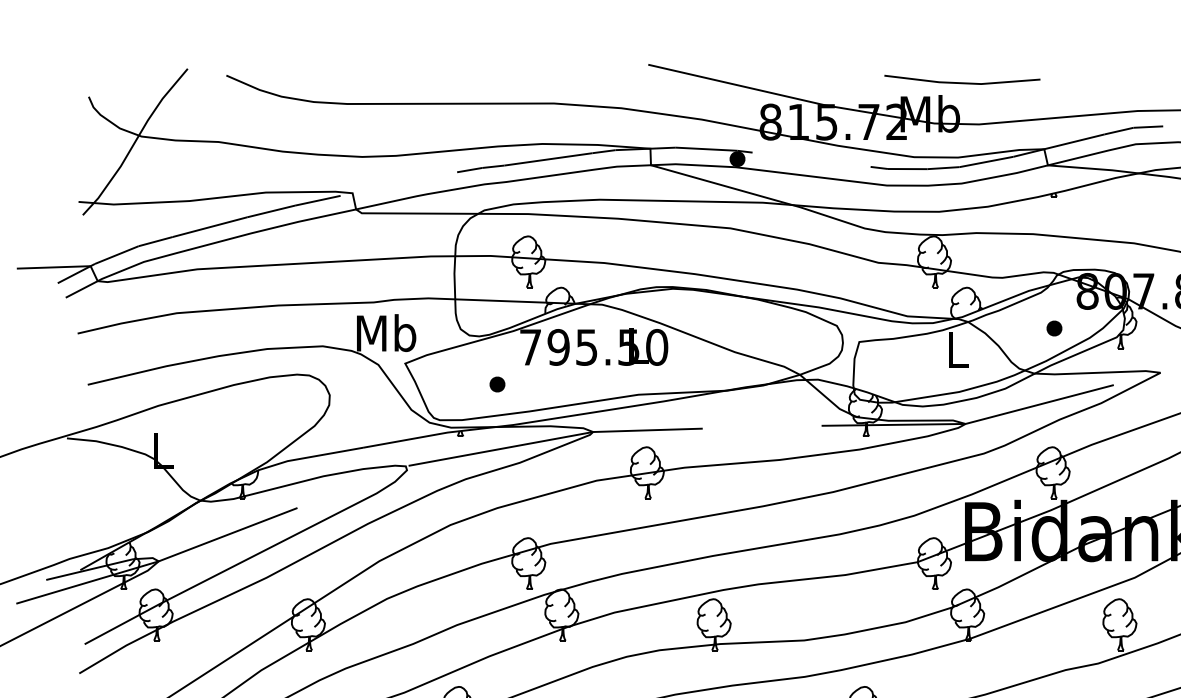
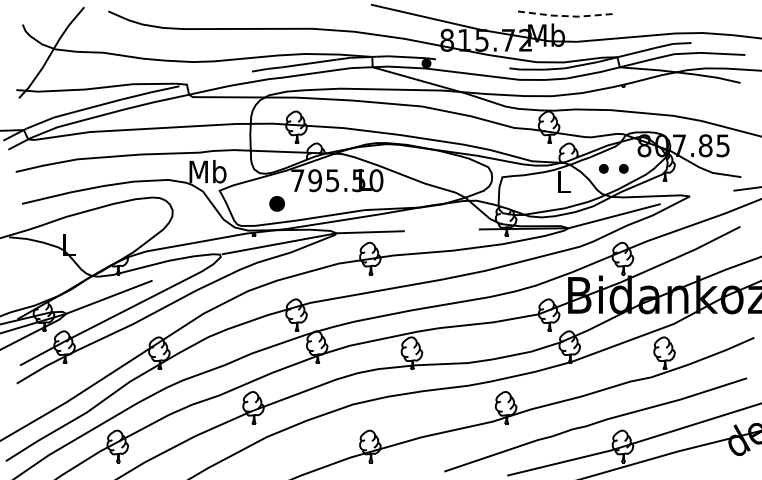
line: (962, 83) -> (566, 16), solid -> dashed
part: (1021, 327) -> (603, 168), added
part: (496, 384) -> (276, 203), size x1.6

